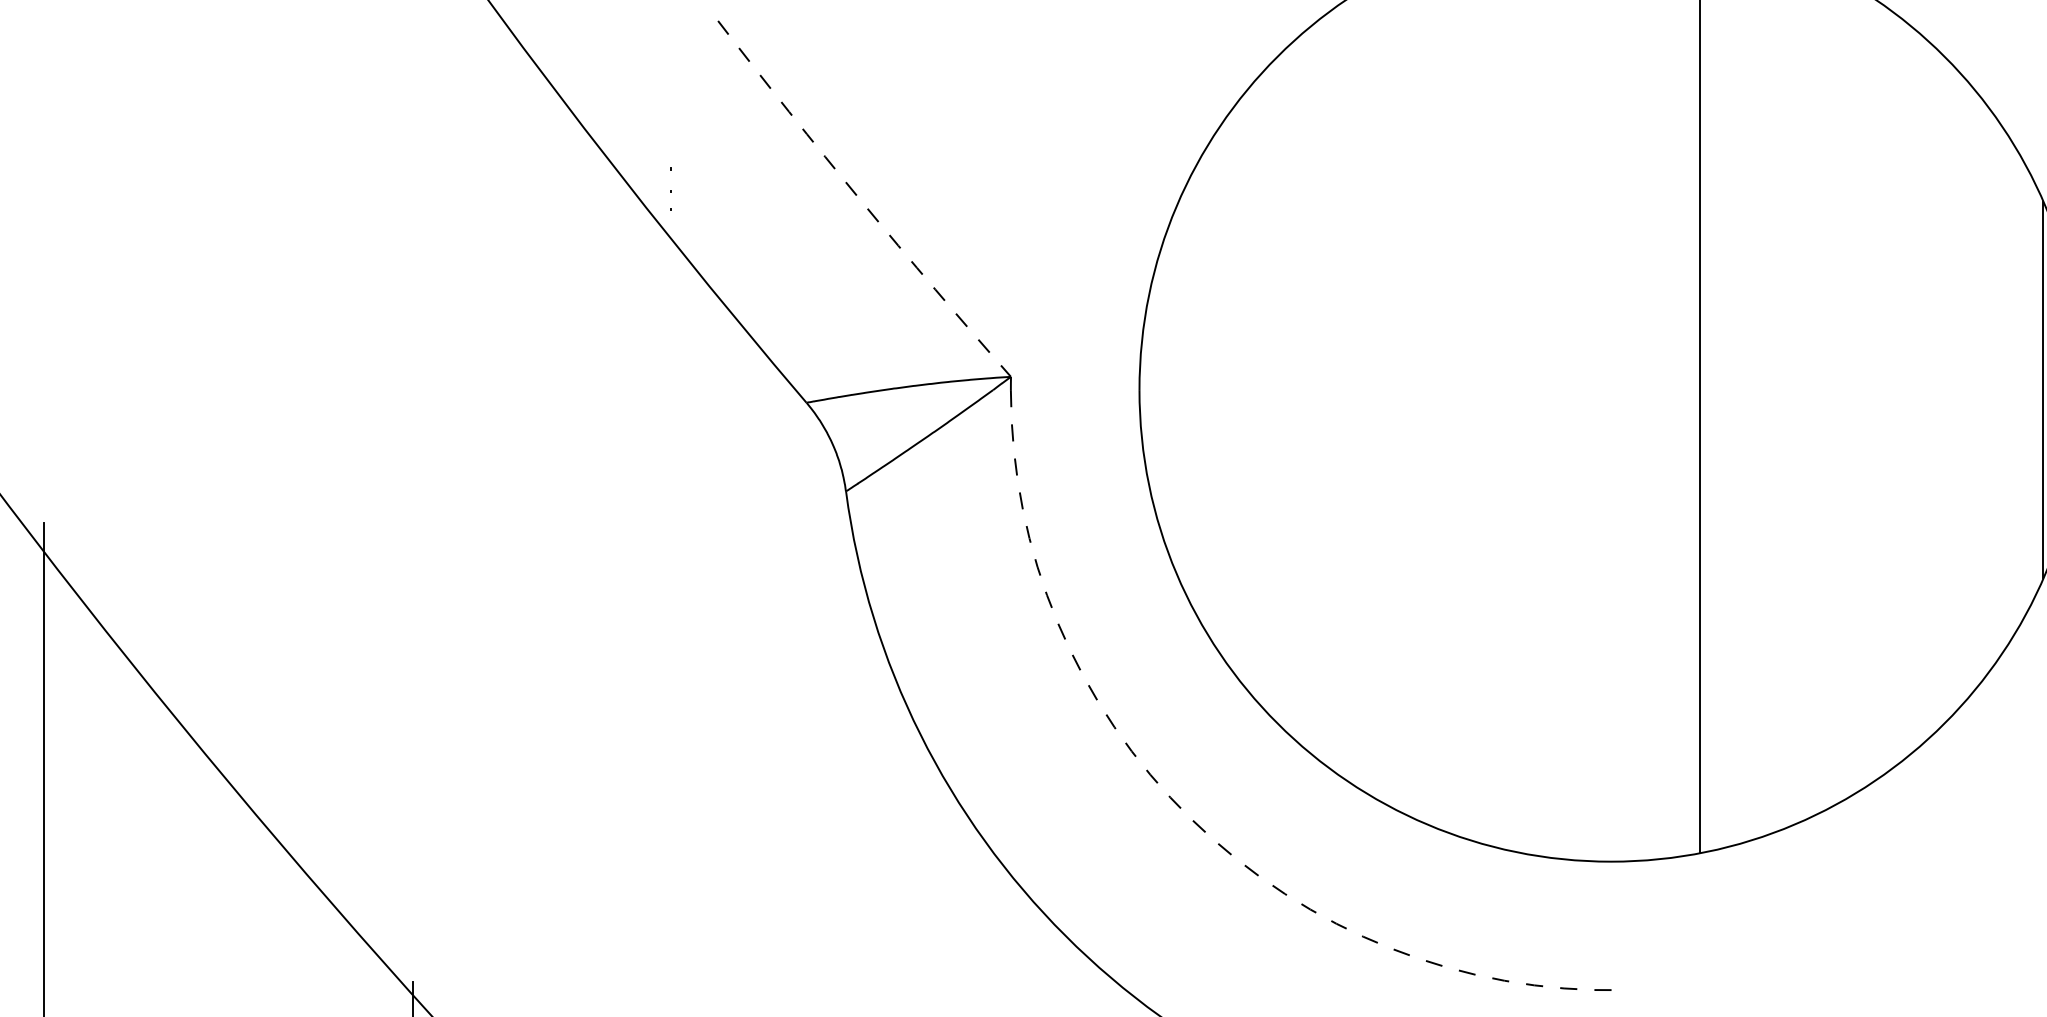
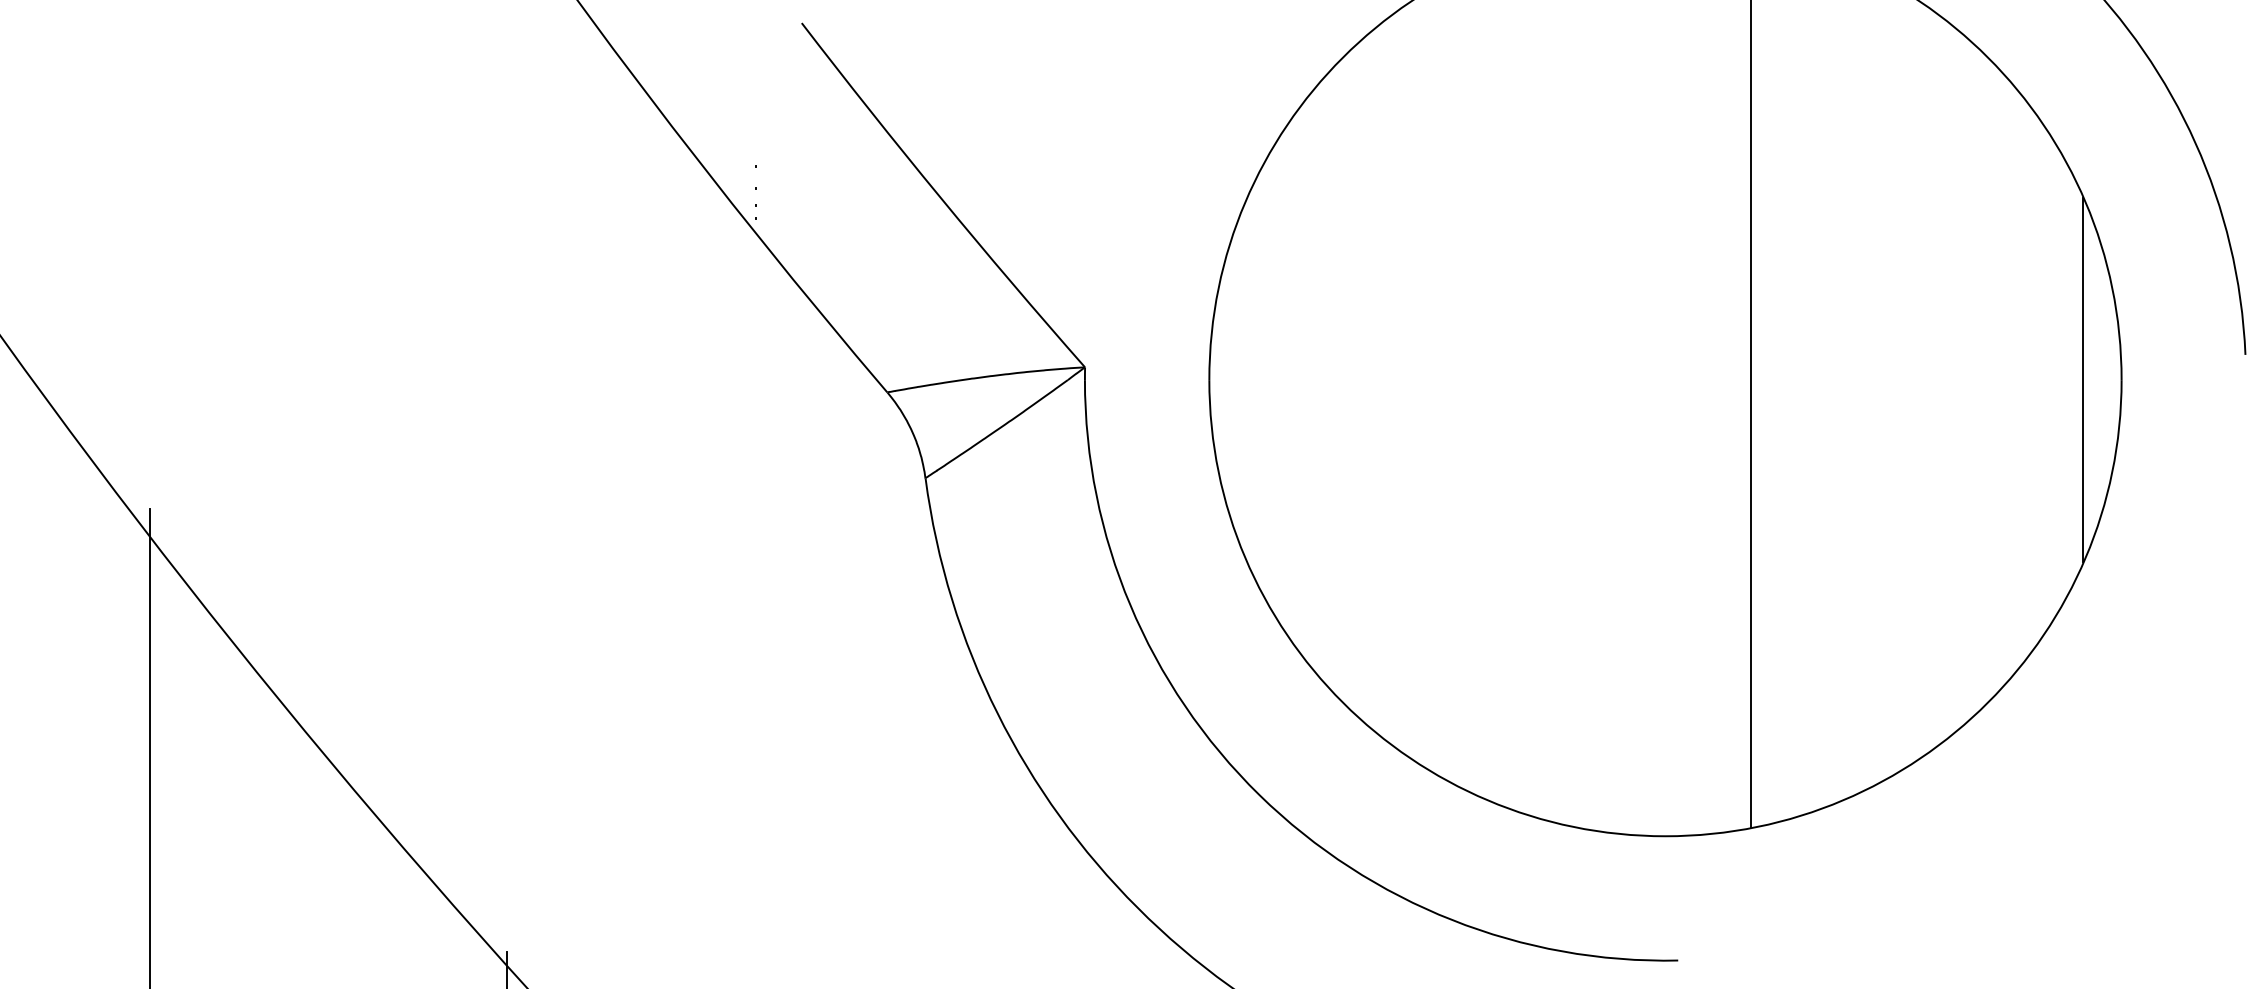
arc: (861, 201) -> (940, 197), dashed -> solid
arc: (1191, 819) -> (1259, 795), dashed -> solid

